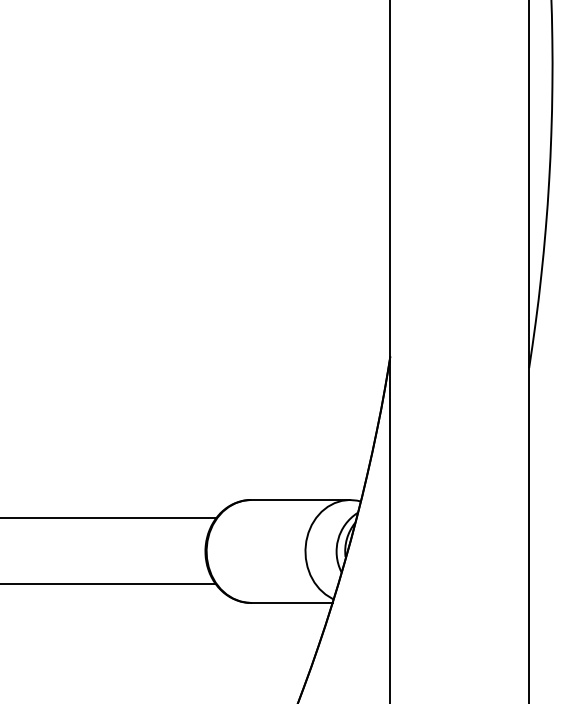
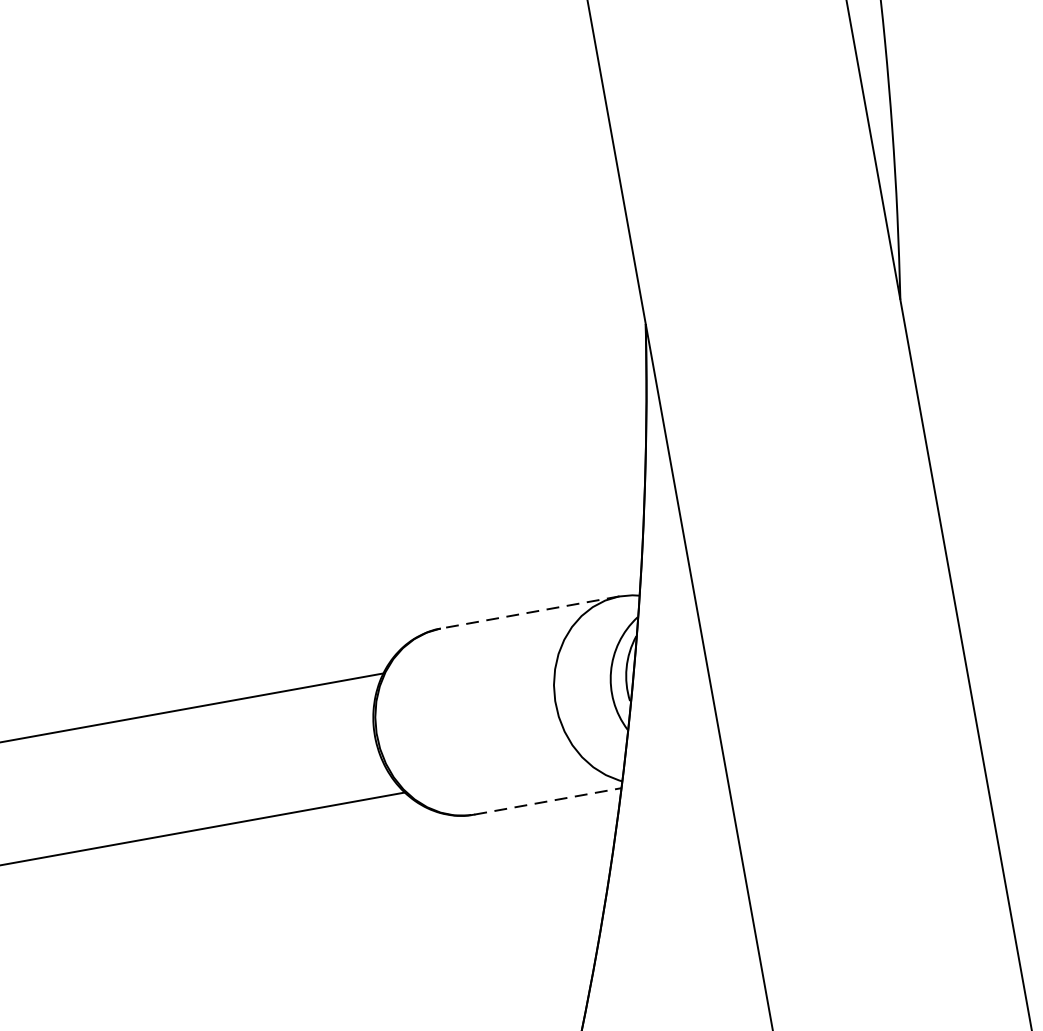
line: (300, 499) -> (529, 611), solid -> dashed
line: (291, 602) -> (547, 800), solid -> dashed

